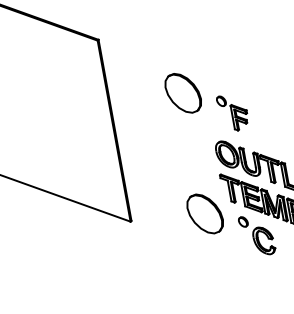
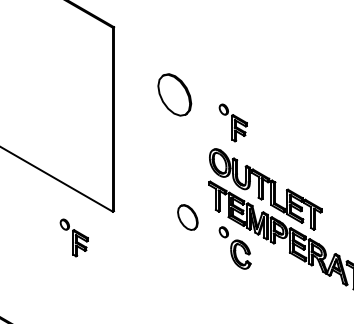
part: (182, 92) -> (174, 94), moved
part: (204, 213) -> (187, 217), size x0.6
part: (96, 254) -> (73, 237), added

